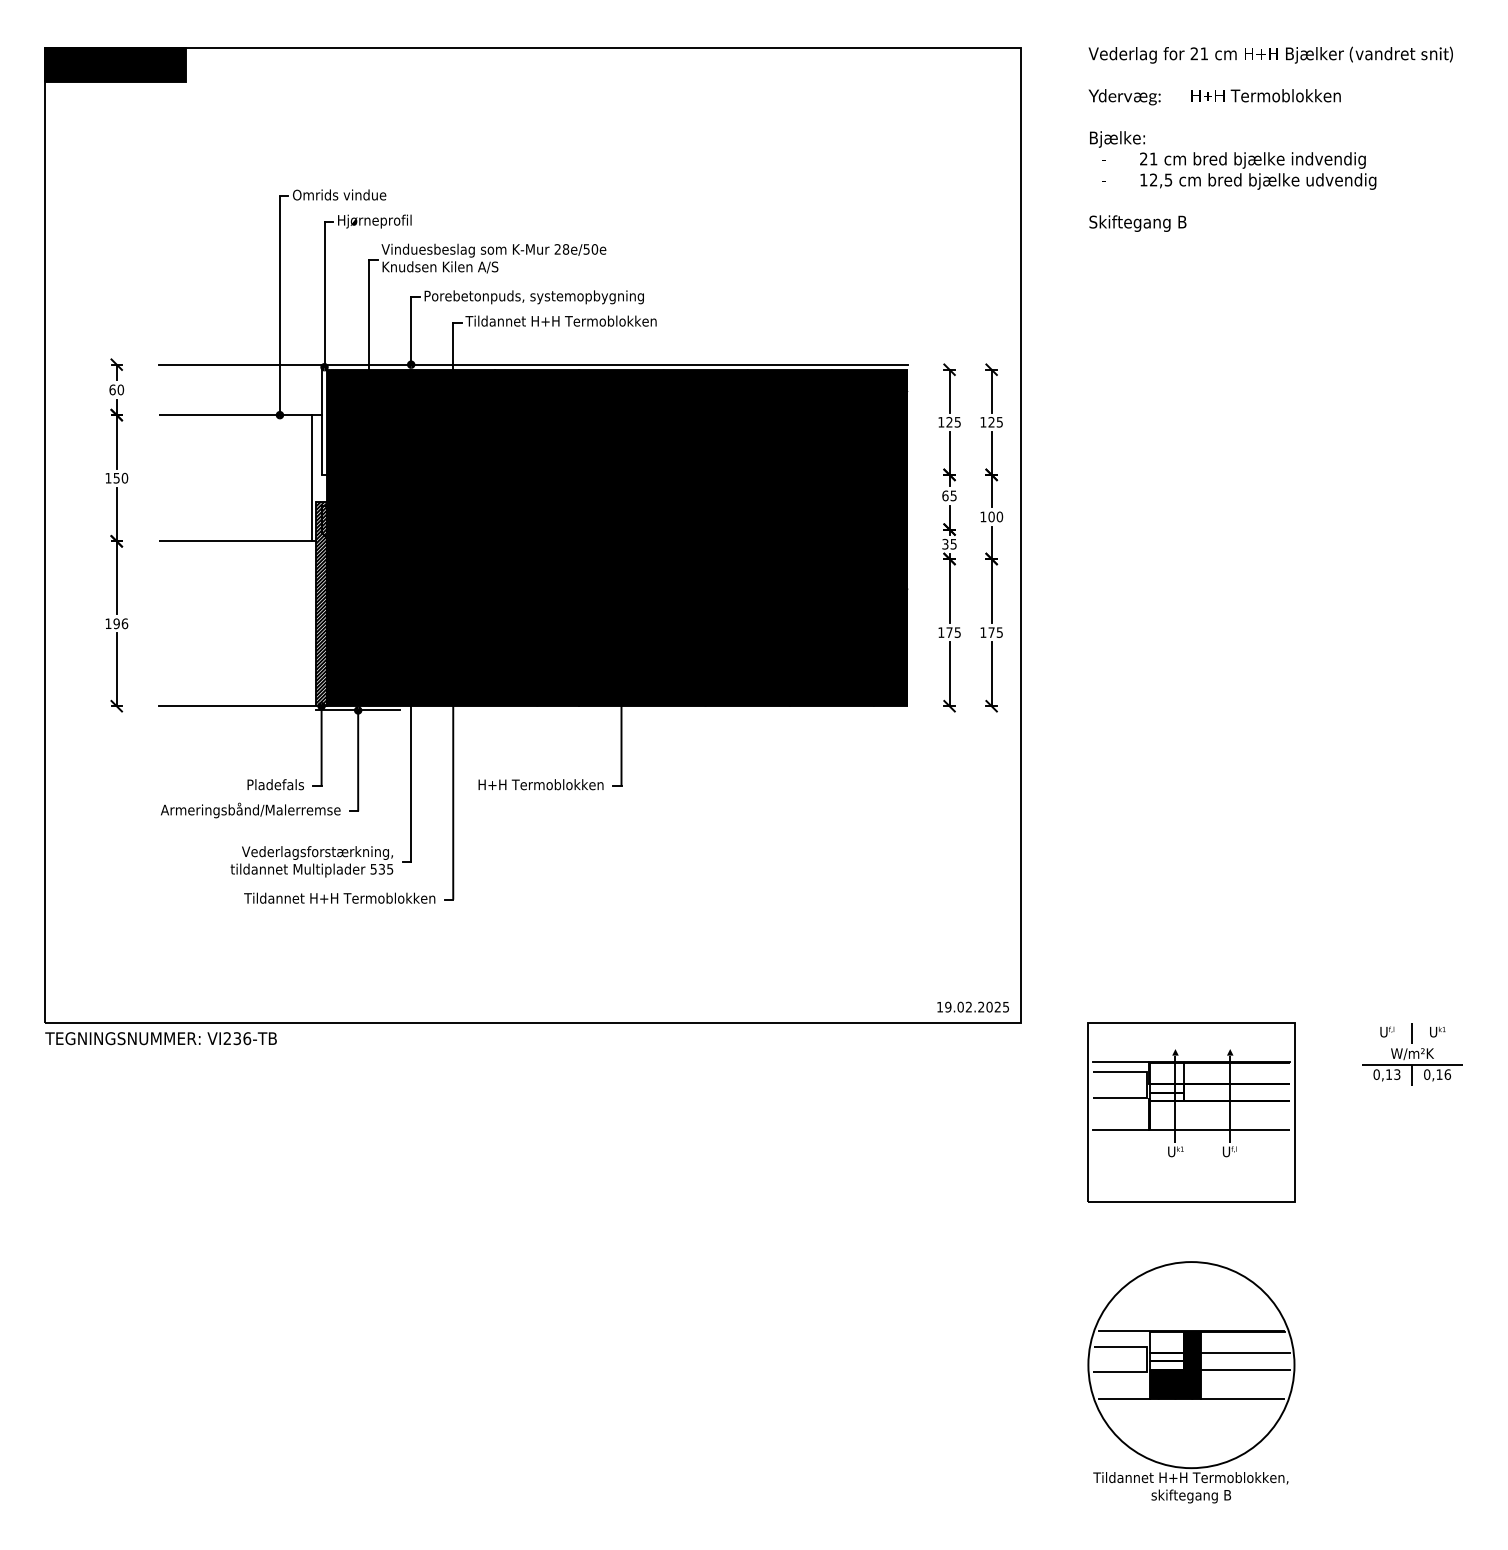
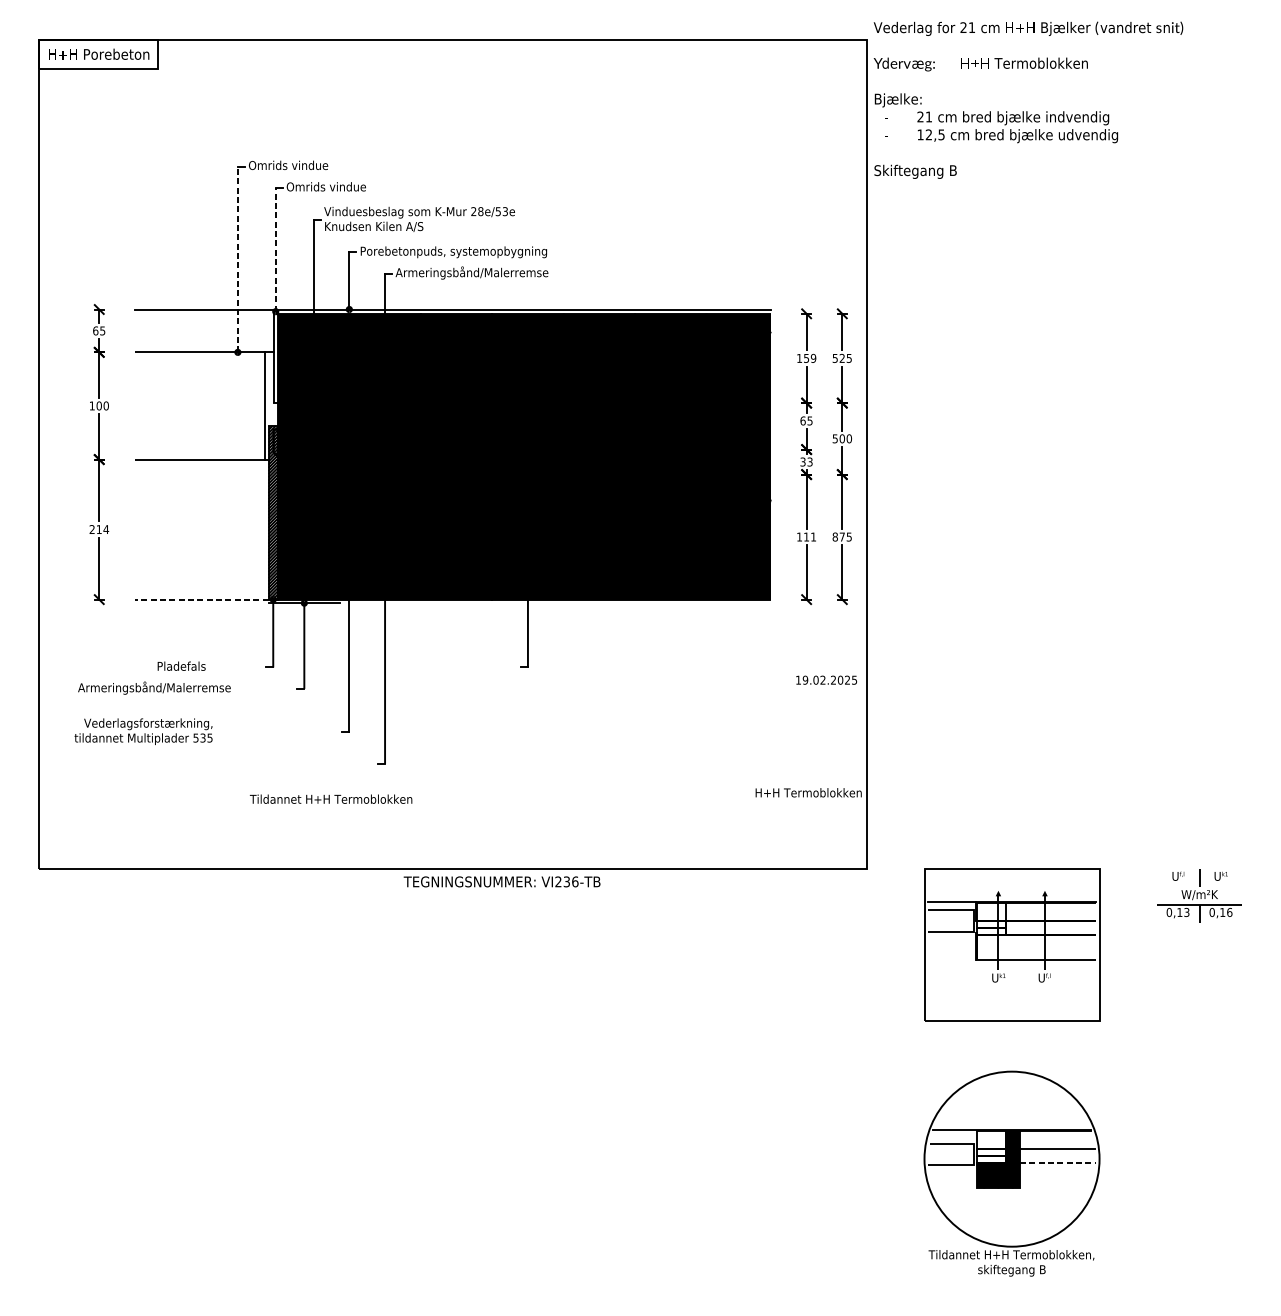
fill: (115, 64) -> (98, 54), removed
text: (1270, 138) -> (1028, 99), moved
text: (383, 221) -> (325, 187), Hjørneprofil -> Omrids vindue
text: (594, 249) -> (505, 211), 28e/50e -> 28e/53e
line: (324, 294) -> (275, 249), solid -> dashed
line: (279, 305) -> (237, 259), solid -> dashed
text: (560, 321) -> (476, 272), Tildannet H+H Termoblokken -> Armeringsbånd/Malerremse
text: (120, 389) -> (102, 330), 60 -> 65
text: (953, 421) -> (809, 357), 125 -> 159
text: (983, 422) -> (835, 358), 125 -> 525
text: (116, 477) -> (99, 405), 150 -> 100
text: (983, 516) -> (835, 438), 100 -> 500
text: (953, 543) -> (809, 461), 35 -> 33
text: (116, 623) -> (99, 529), 196 -> 214
text: (953, 632) -> (809, 536), 175 -> 111
text: (983, 632) -> (835, 536), 175 -> 875
line: (237, 706) -> (201, 599), solid -> dashed
text: (275, 784) -> (181, 666), moved
text: (540, 784) -> (808, 792), moved
text: (250, 810) -> (154, 688), moved
text: (311, 861) -> (143, 731), moved
text: (339, 897) -> (330, 798), moved
text: (972, 1006) -> (826, 679), moved
text: (160, 1038) -> (501, 881), moved
line: (1120, 1130) -> (951, 959), removed
line: (1245, 1369) -> (1057, 1162), solid -> dashed
line: (1124, 1399) -> (955, 1188), removed
line: (1242, 1399) -> (1055, 1188), removed

